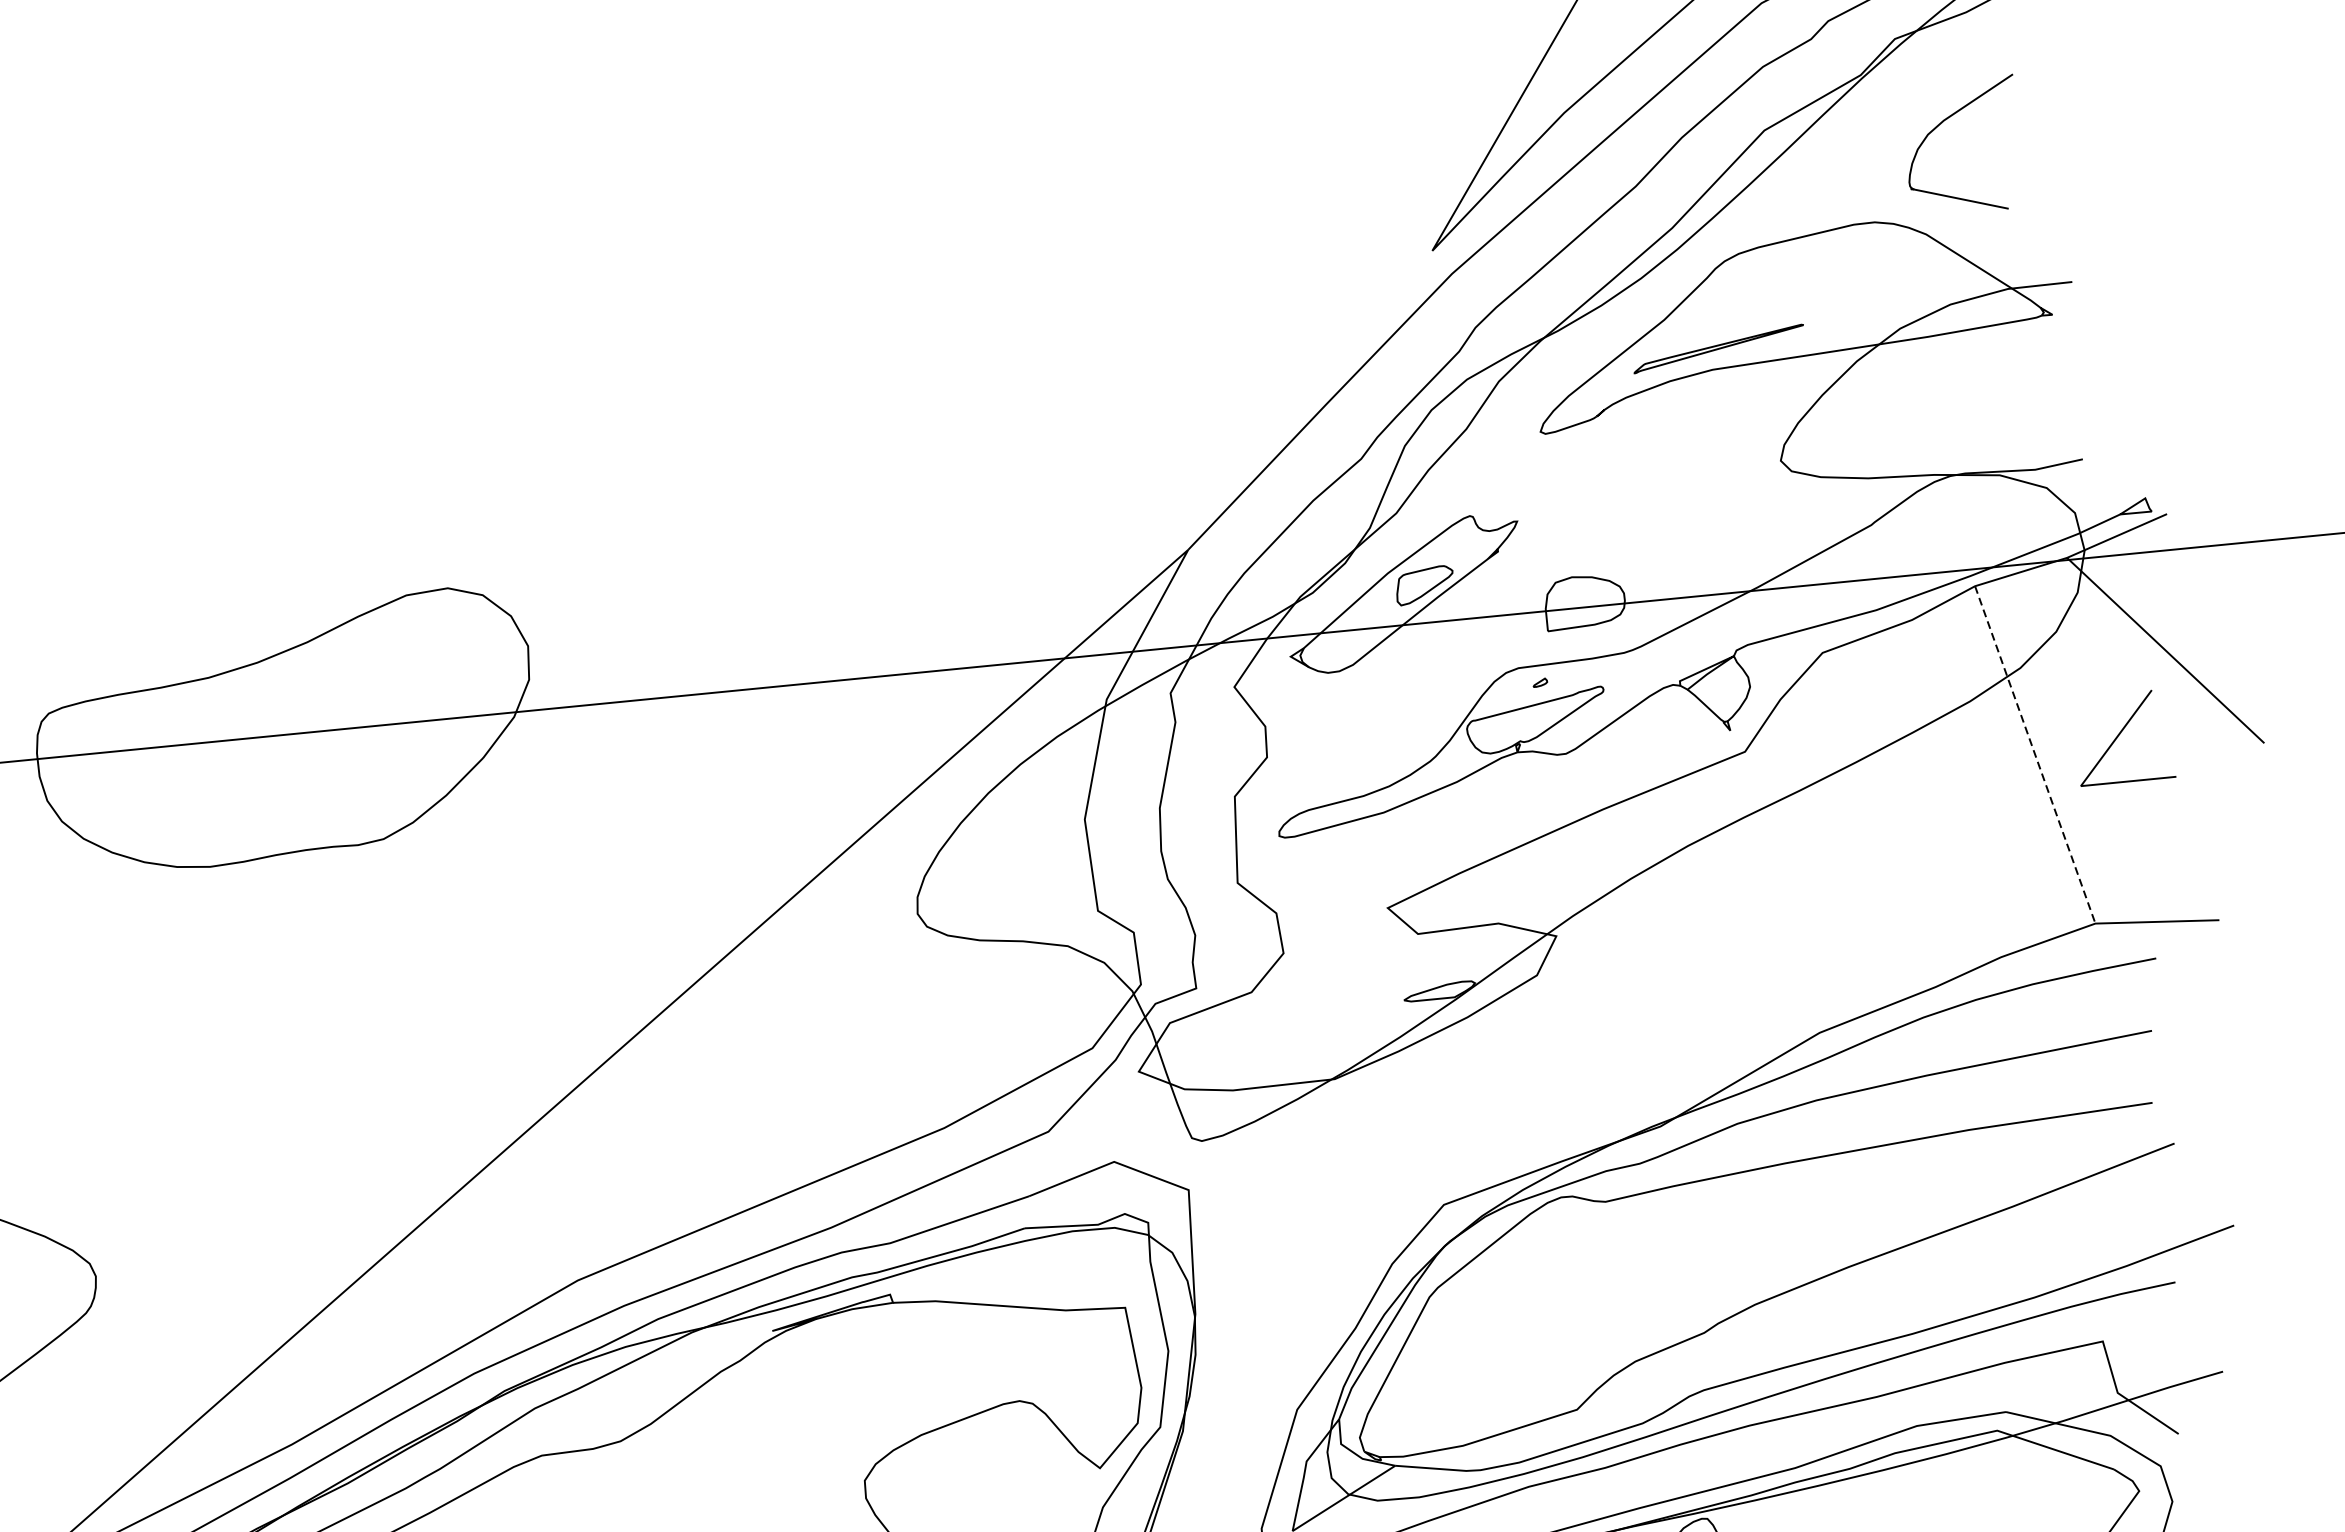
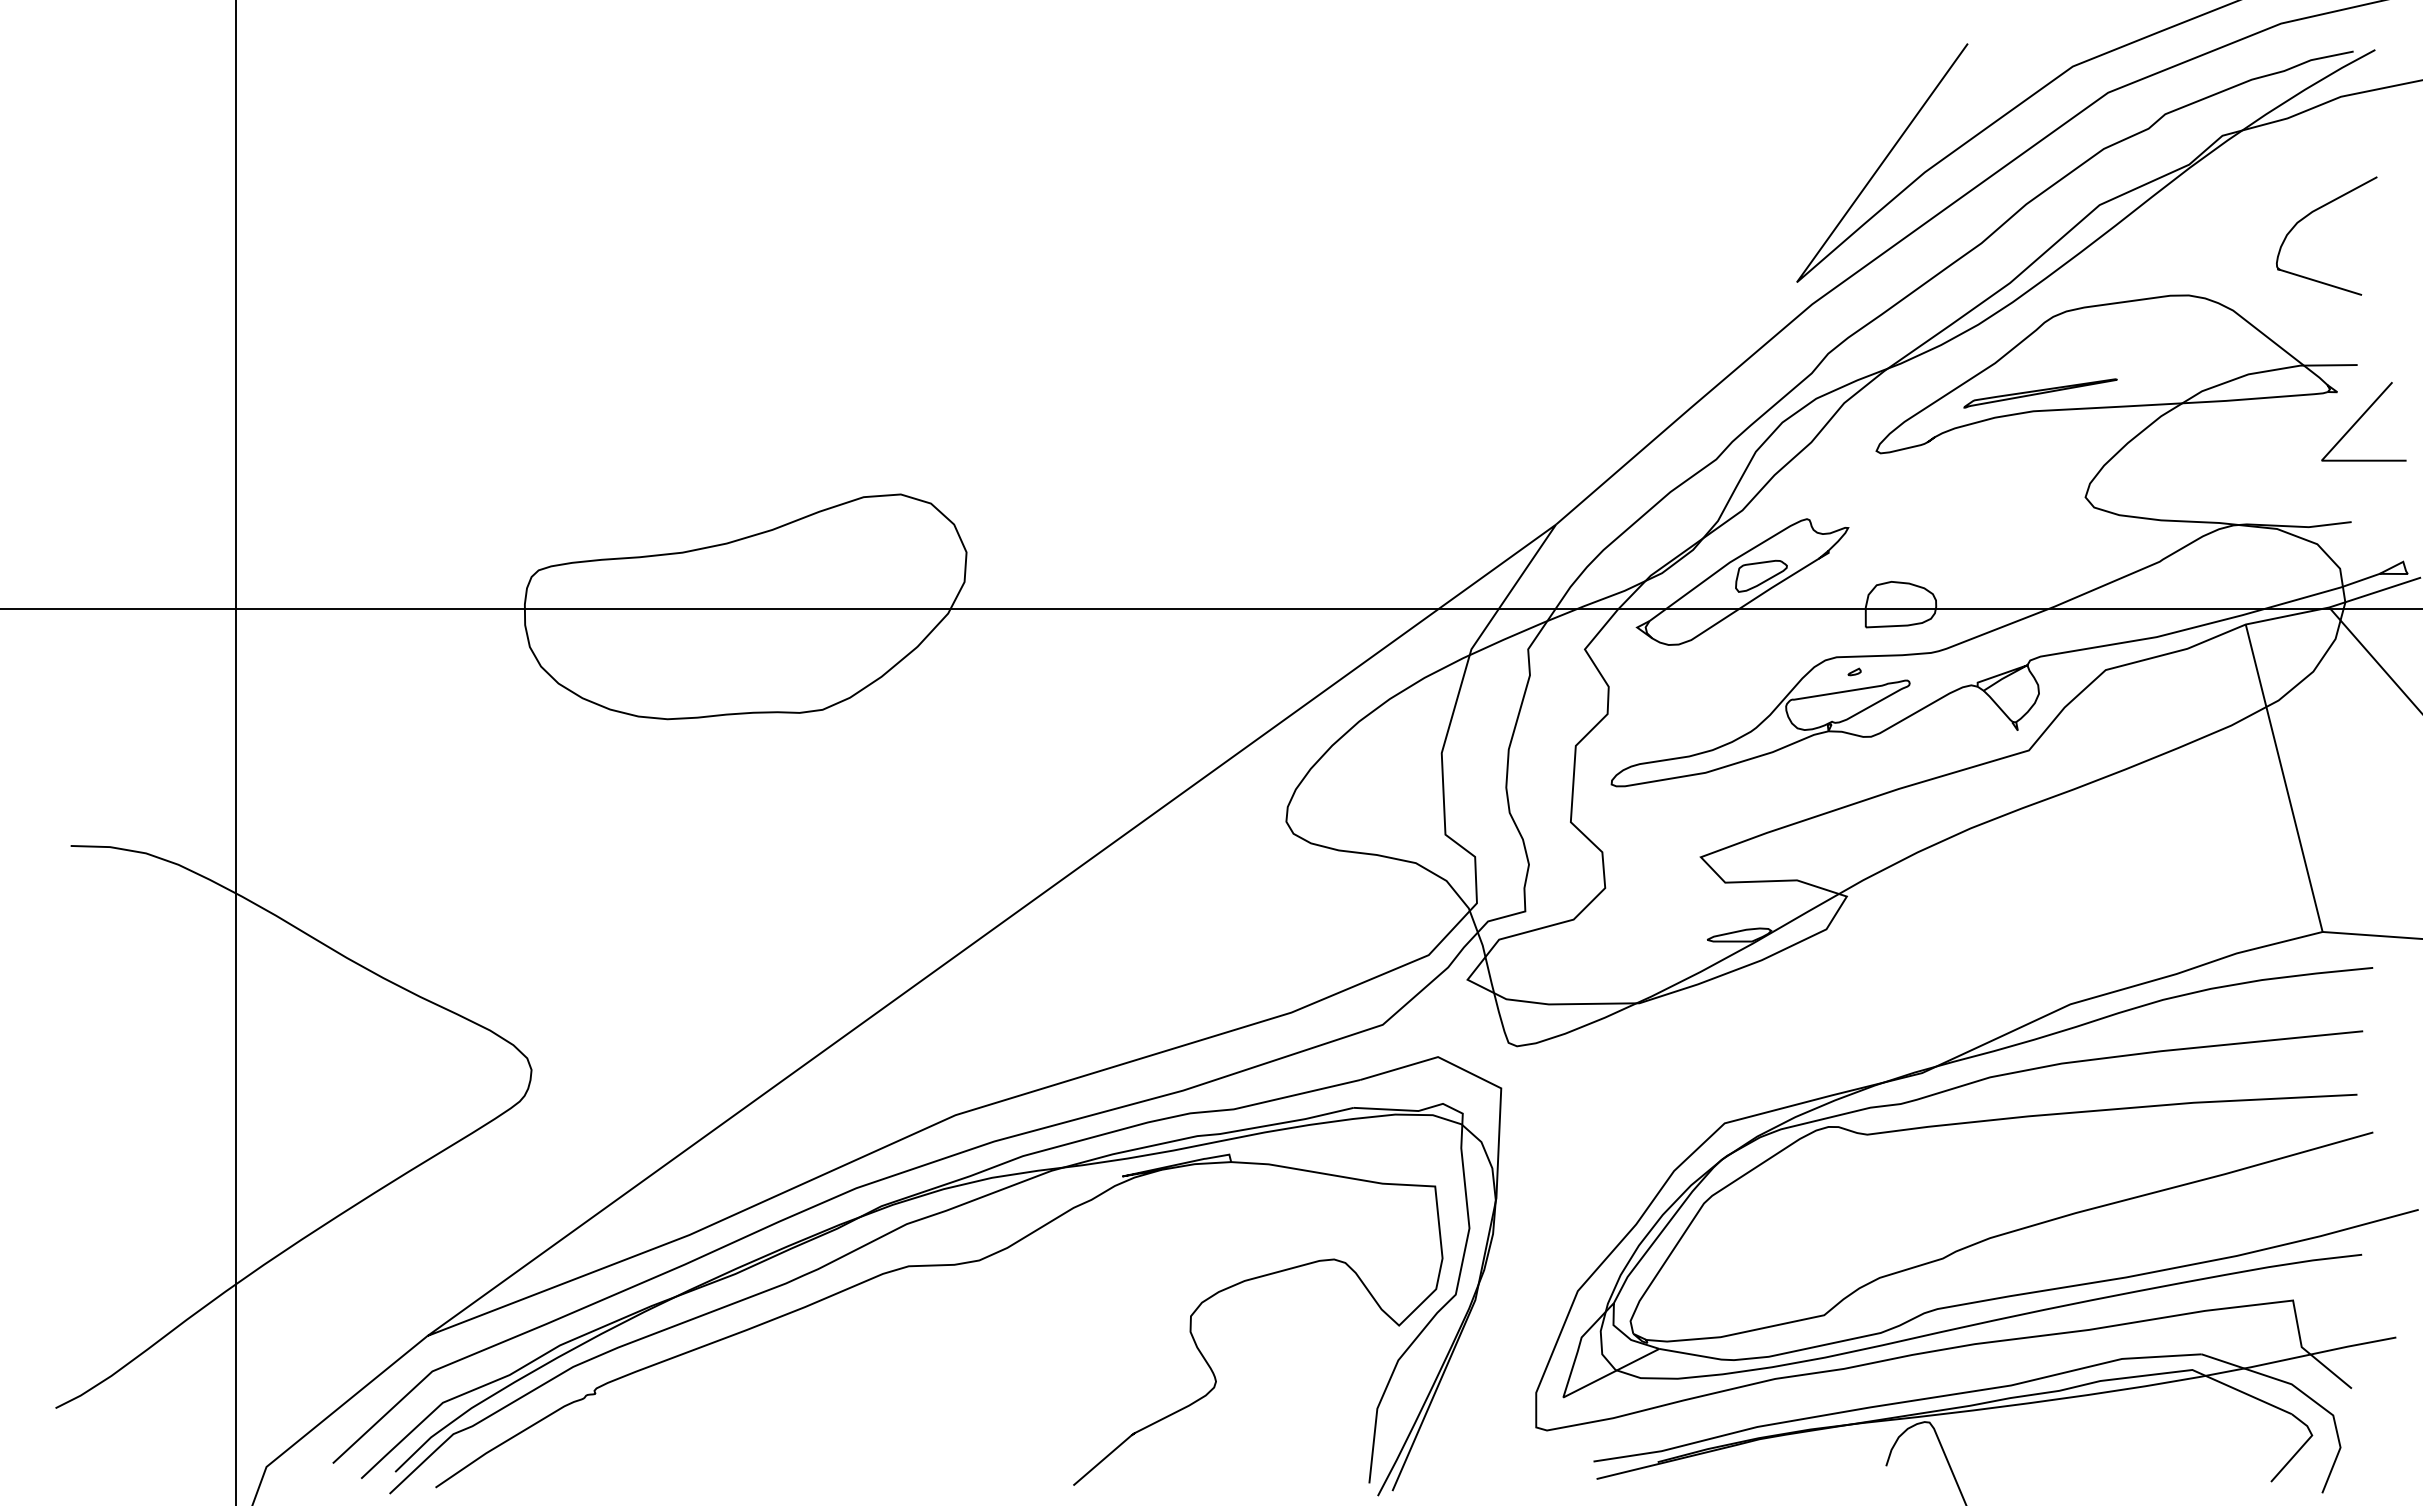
part: (1940, 125) -> (2309, 215), moved
line: (2121, 734) -> (2361, 418), moved
line: (2035, 755) -> (2284, 778), dashed -> solid

